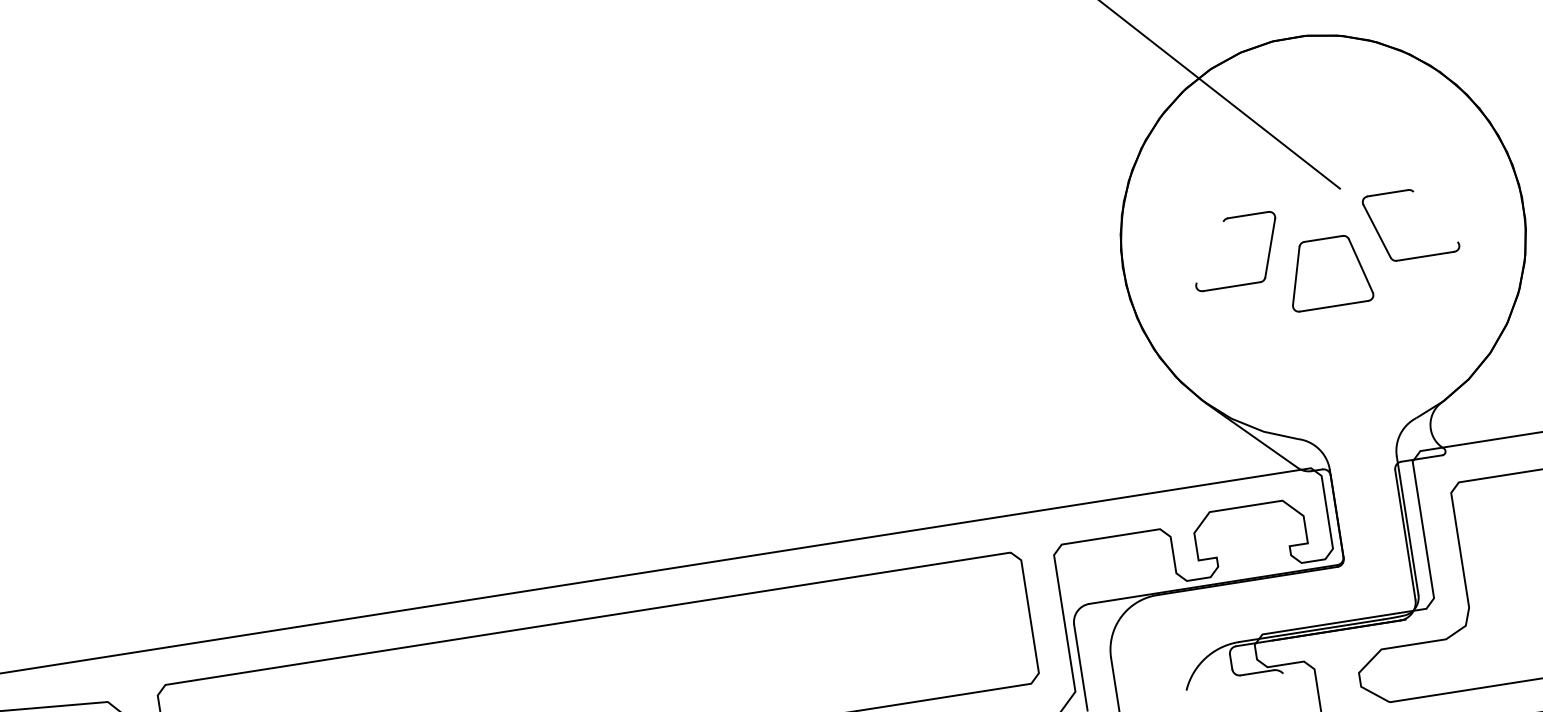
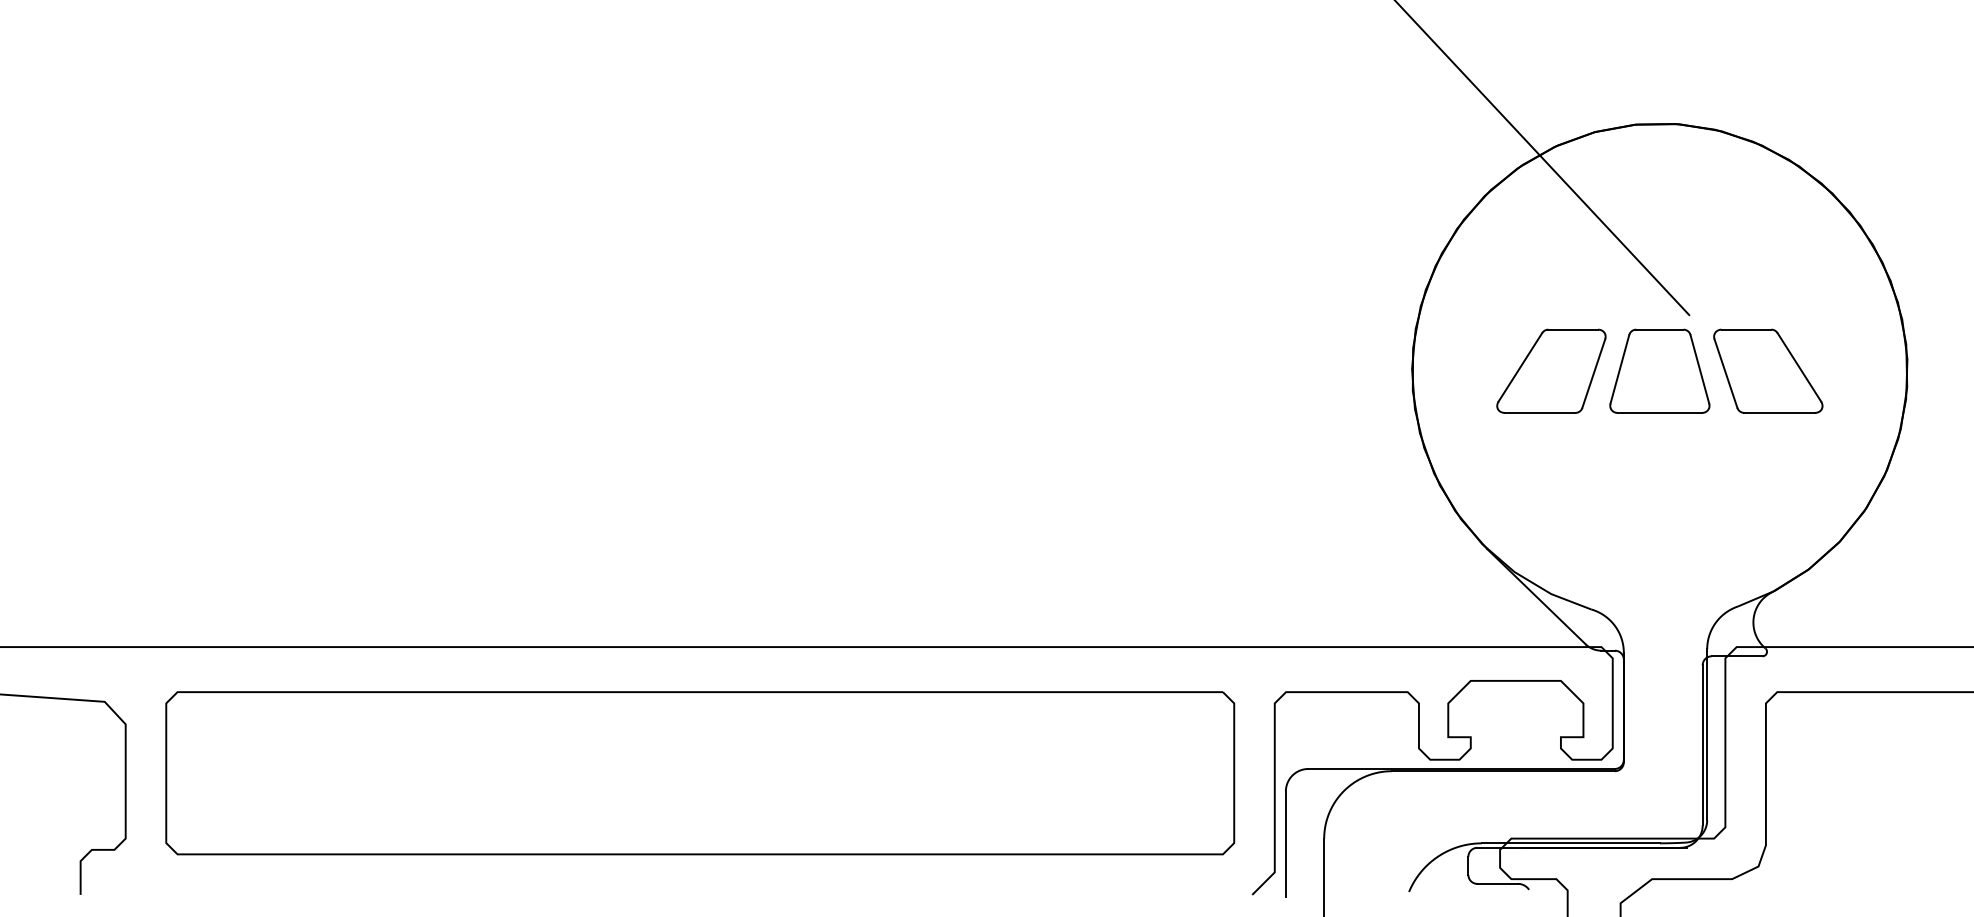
line: (1435, 217) -> (1799, 367), added
line: (1210, 252) -> (1520, 367), added
part: (1328, 272) -> (1659, 370), moved

